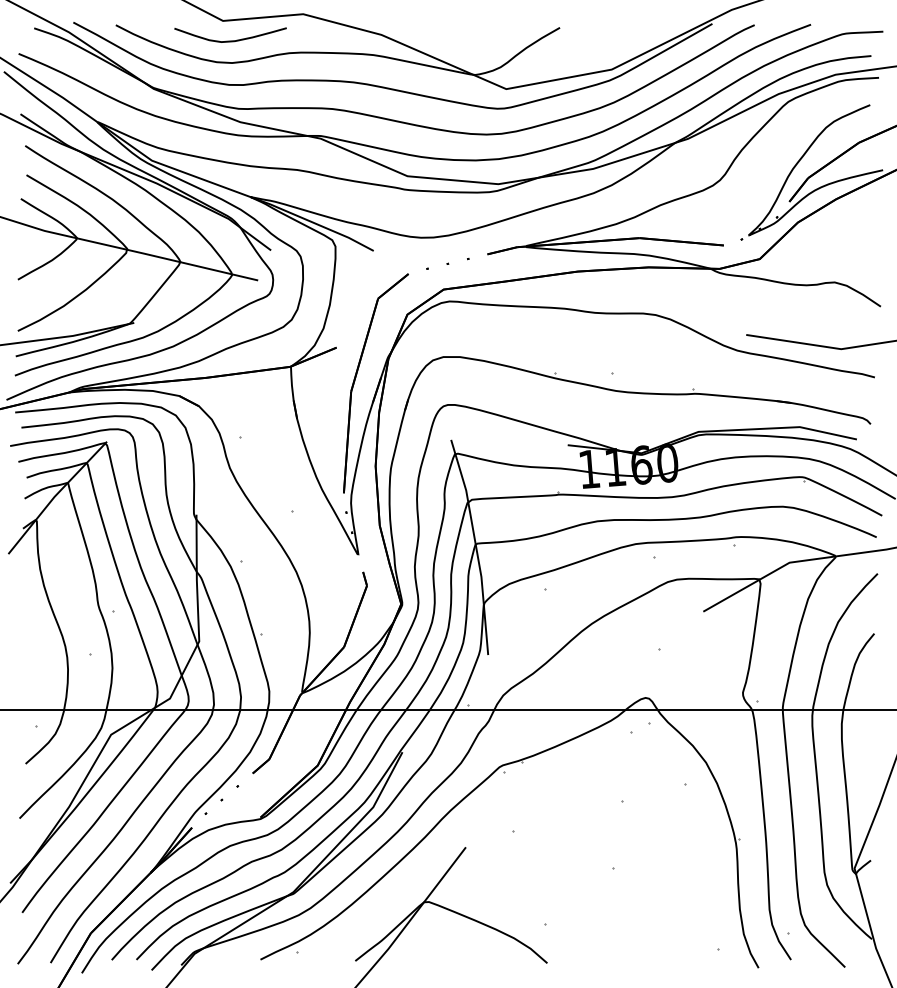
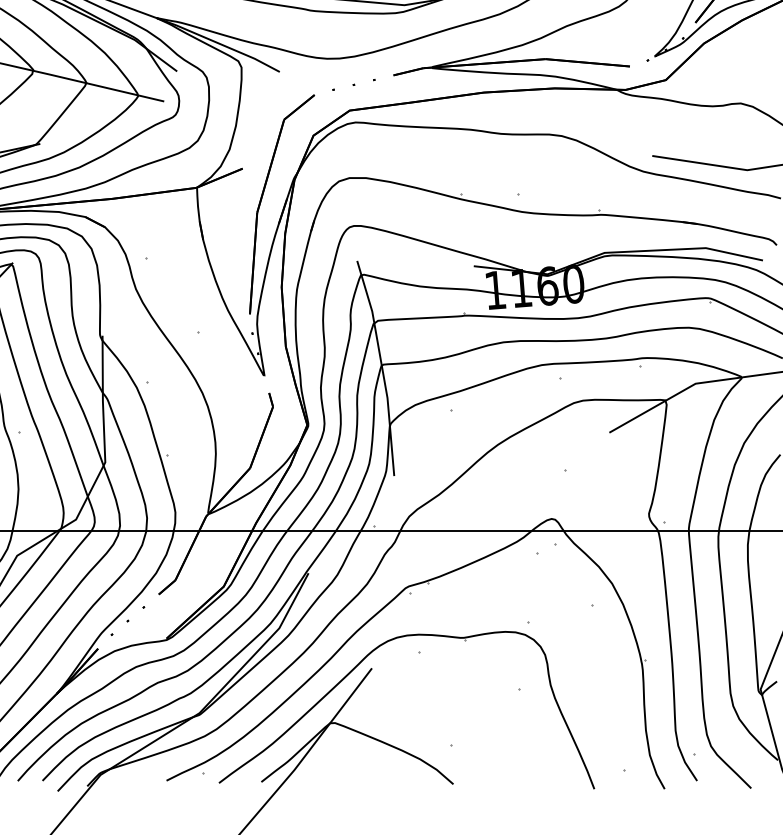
part: (454, 842) -> (360, 663), added

